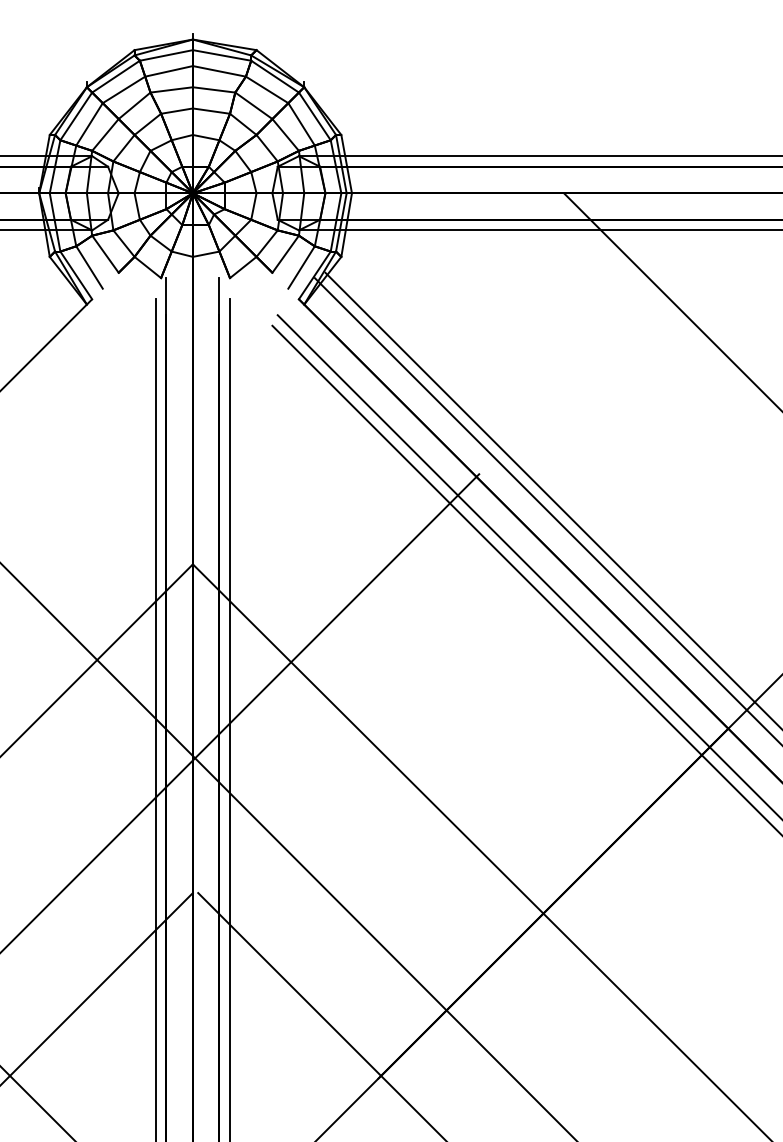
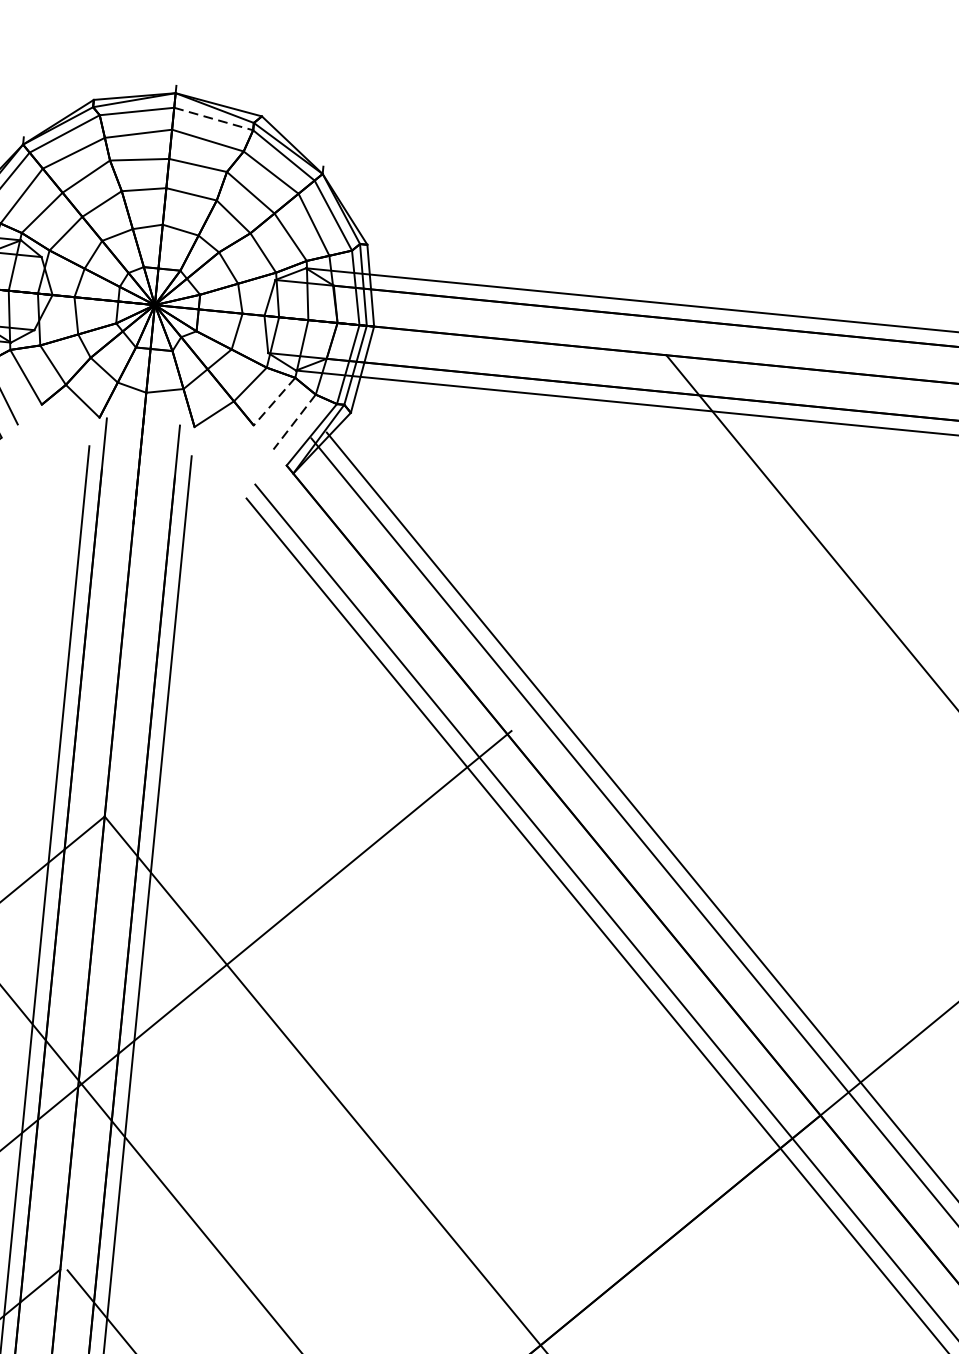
line: (222, 55) -> (214, 119), solid -> dashed
line: (285, 254) -> (274, 401), solid -> dashed
line: (301, 267) -> (294, 422), solid -> dashed

